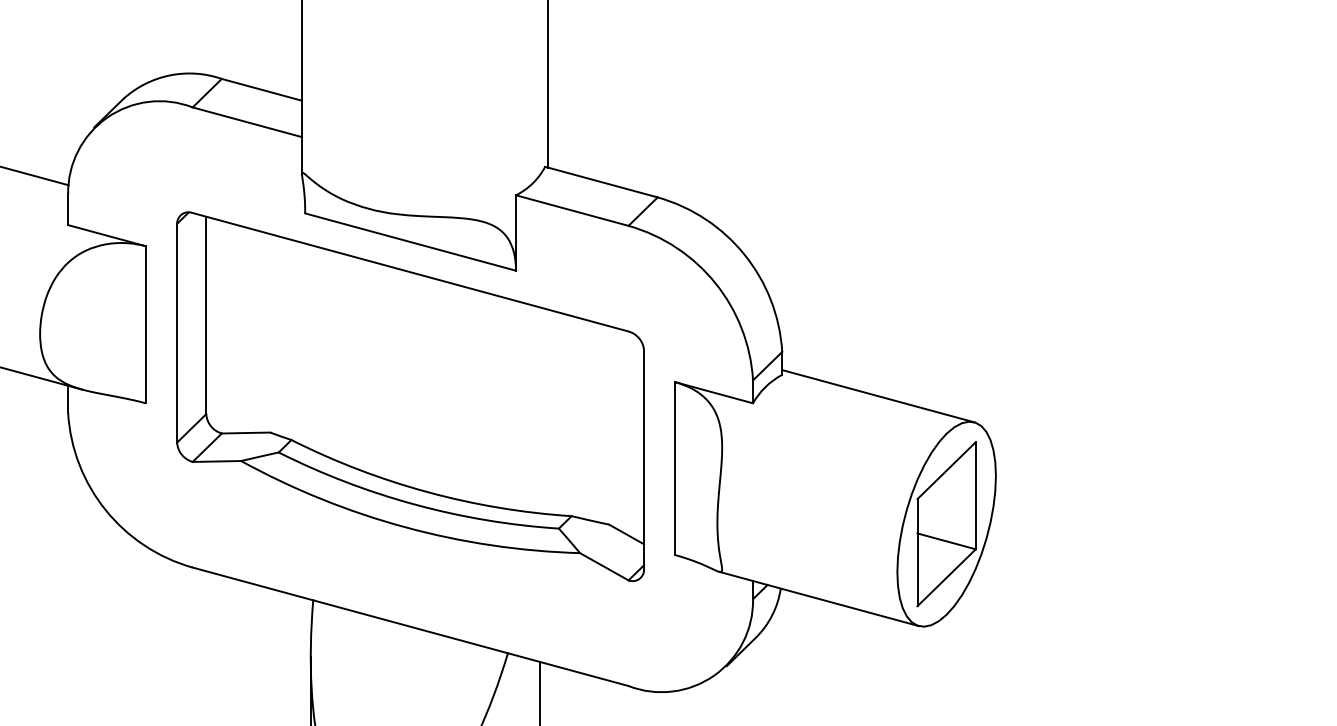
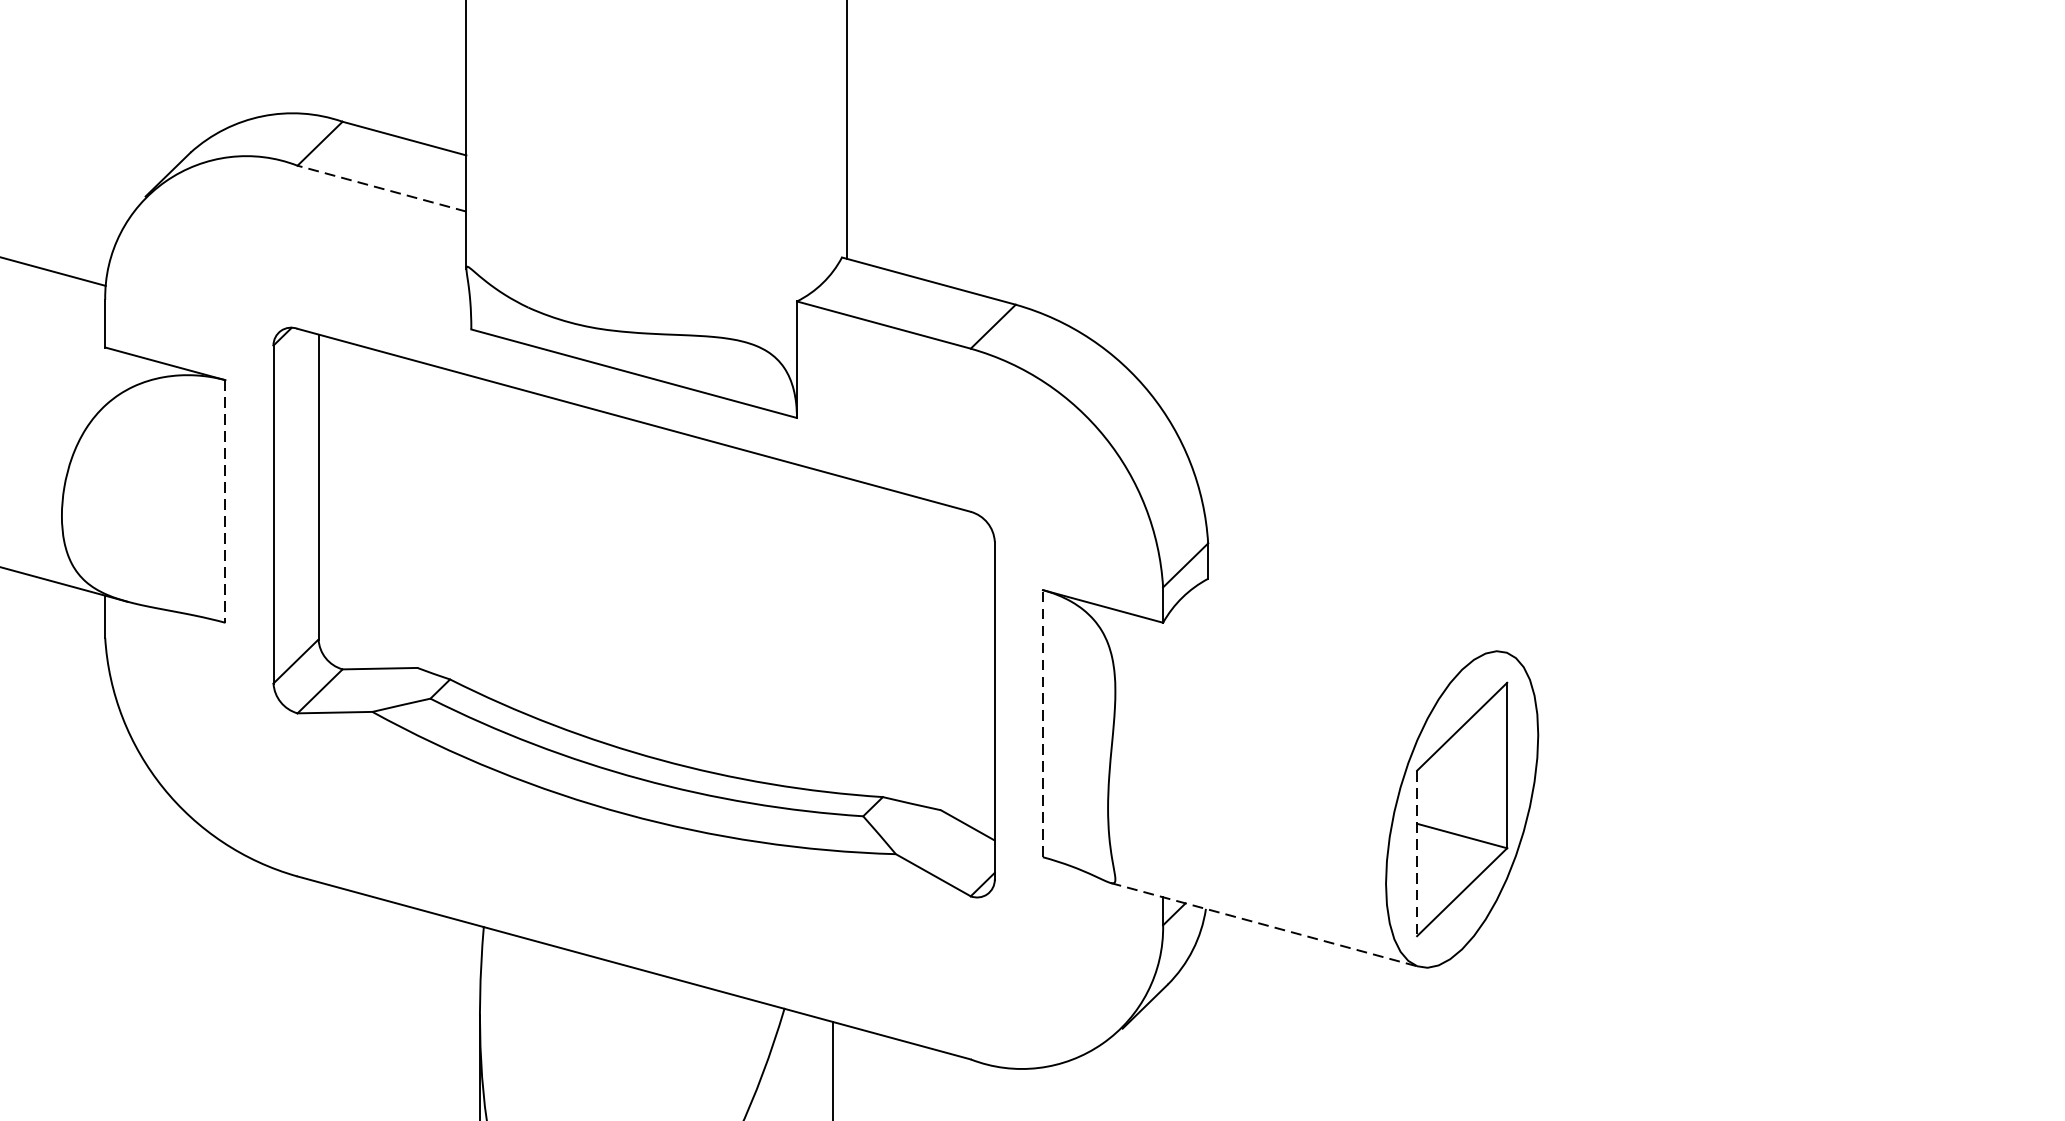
line: (247, 122) -> (382, 189), solid -> dashed
line: (145, 324) -> (224, 501), solid -> dashed
line: (878, 396) -> (1356, 612), removed
line: (675, 468) -> (1043, 723), solid -> dashed
line: (917, 552) -> (1417, 853), solid -> dashed
line: (819, 598) -> (1265, 924), solid -> dashed

